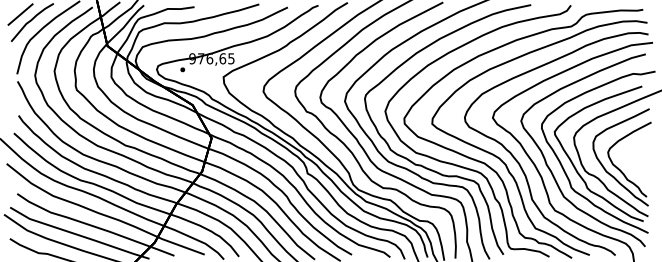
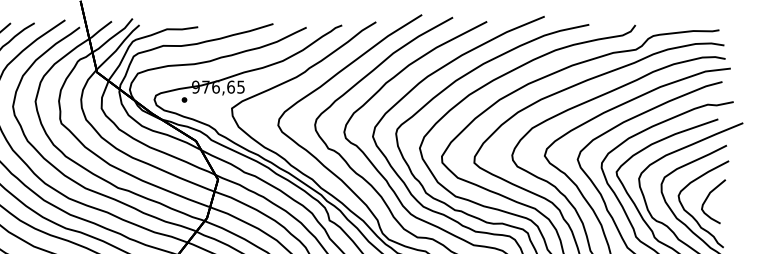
curve: (633, 154) -> (708, 198), added

